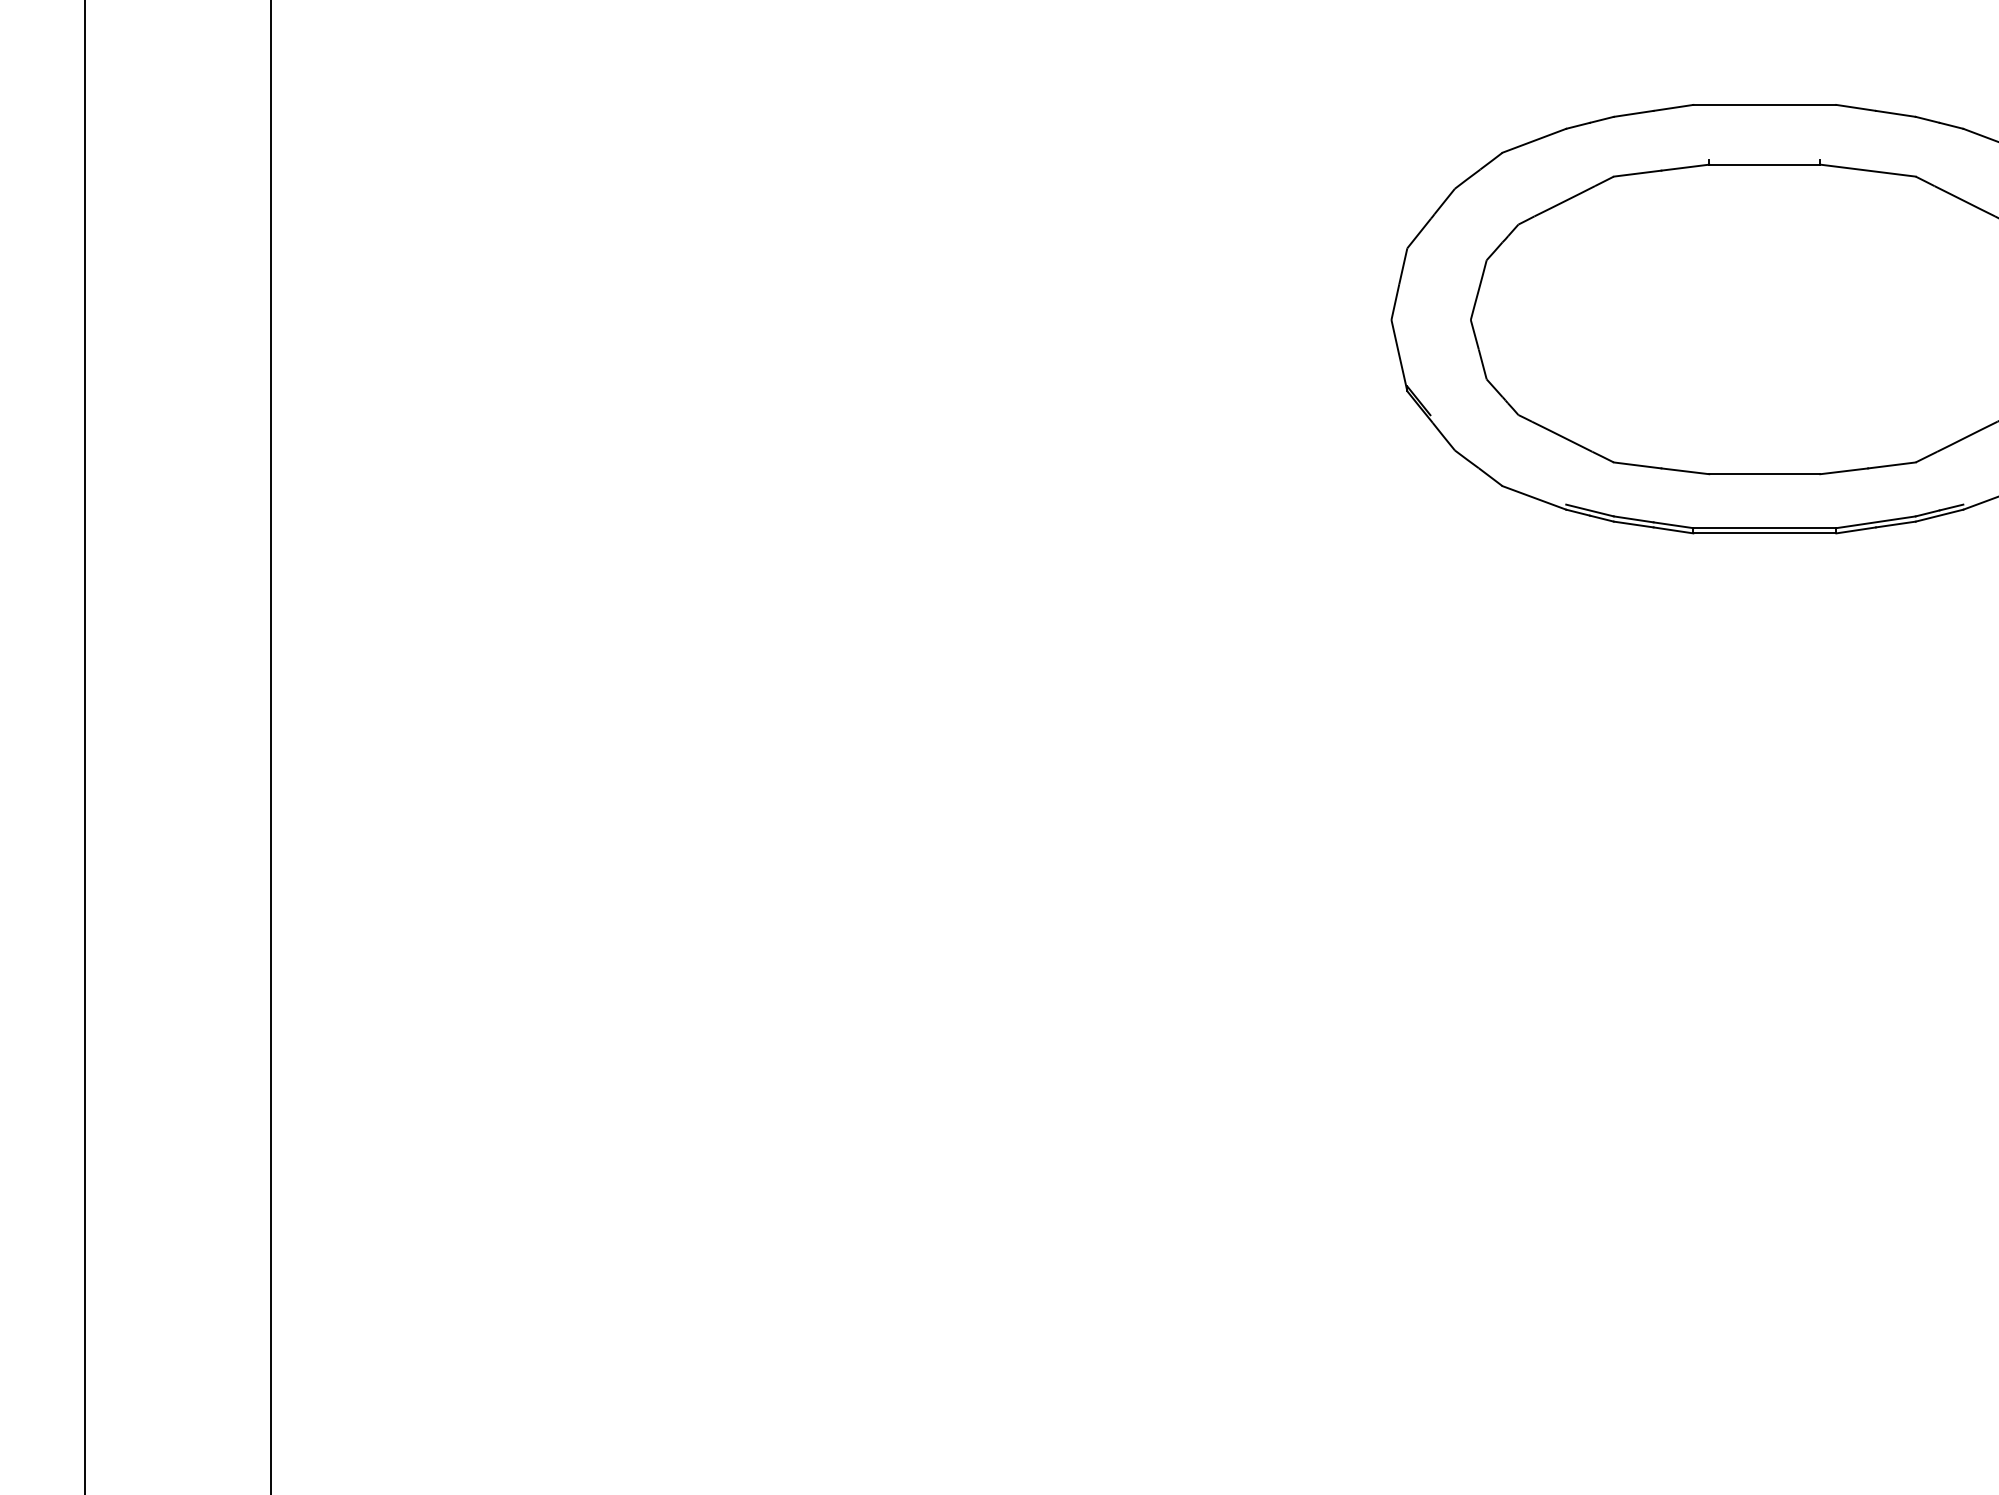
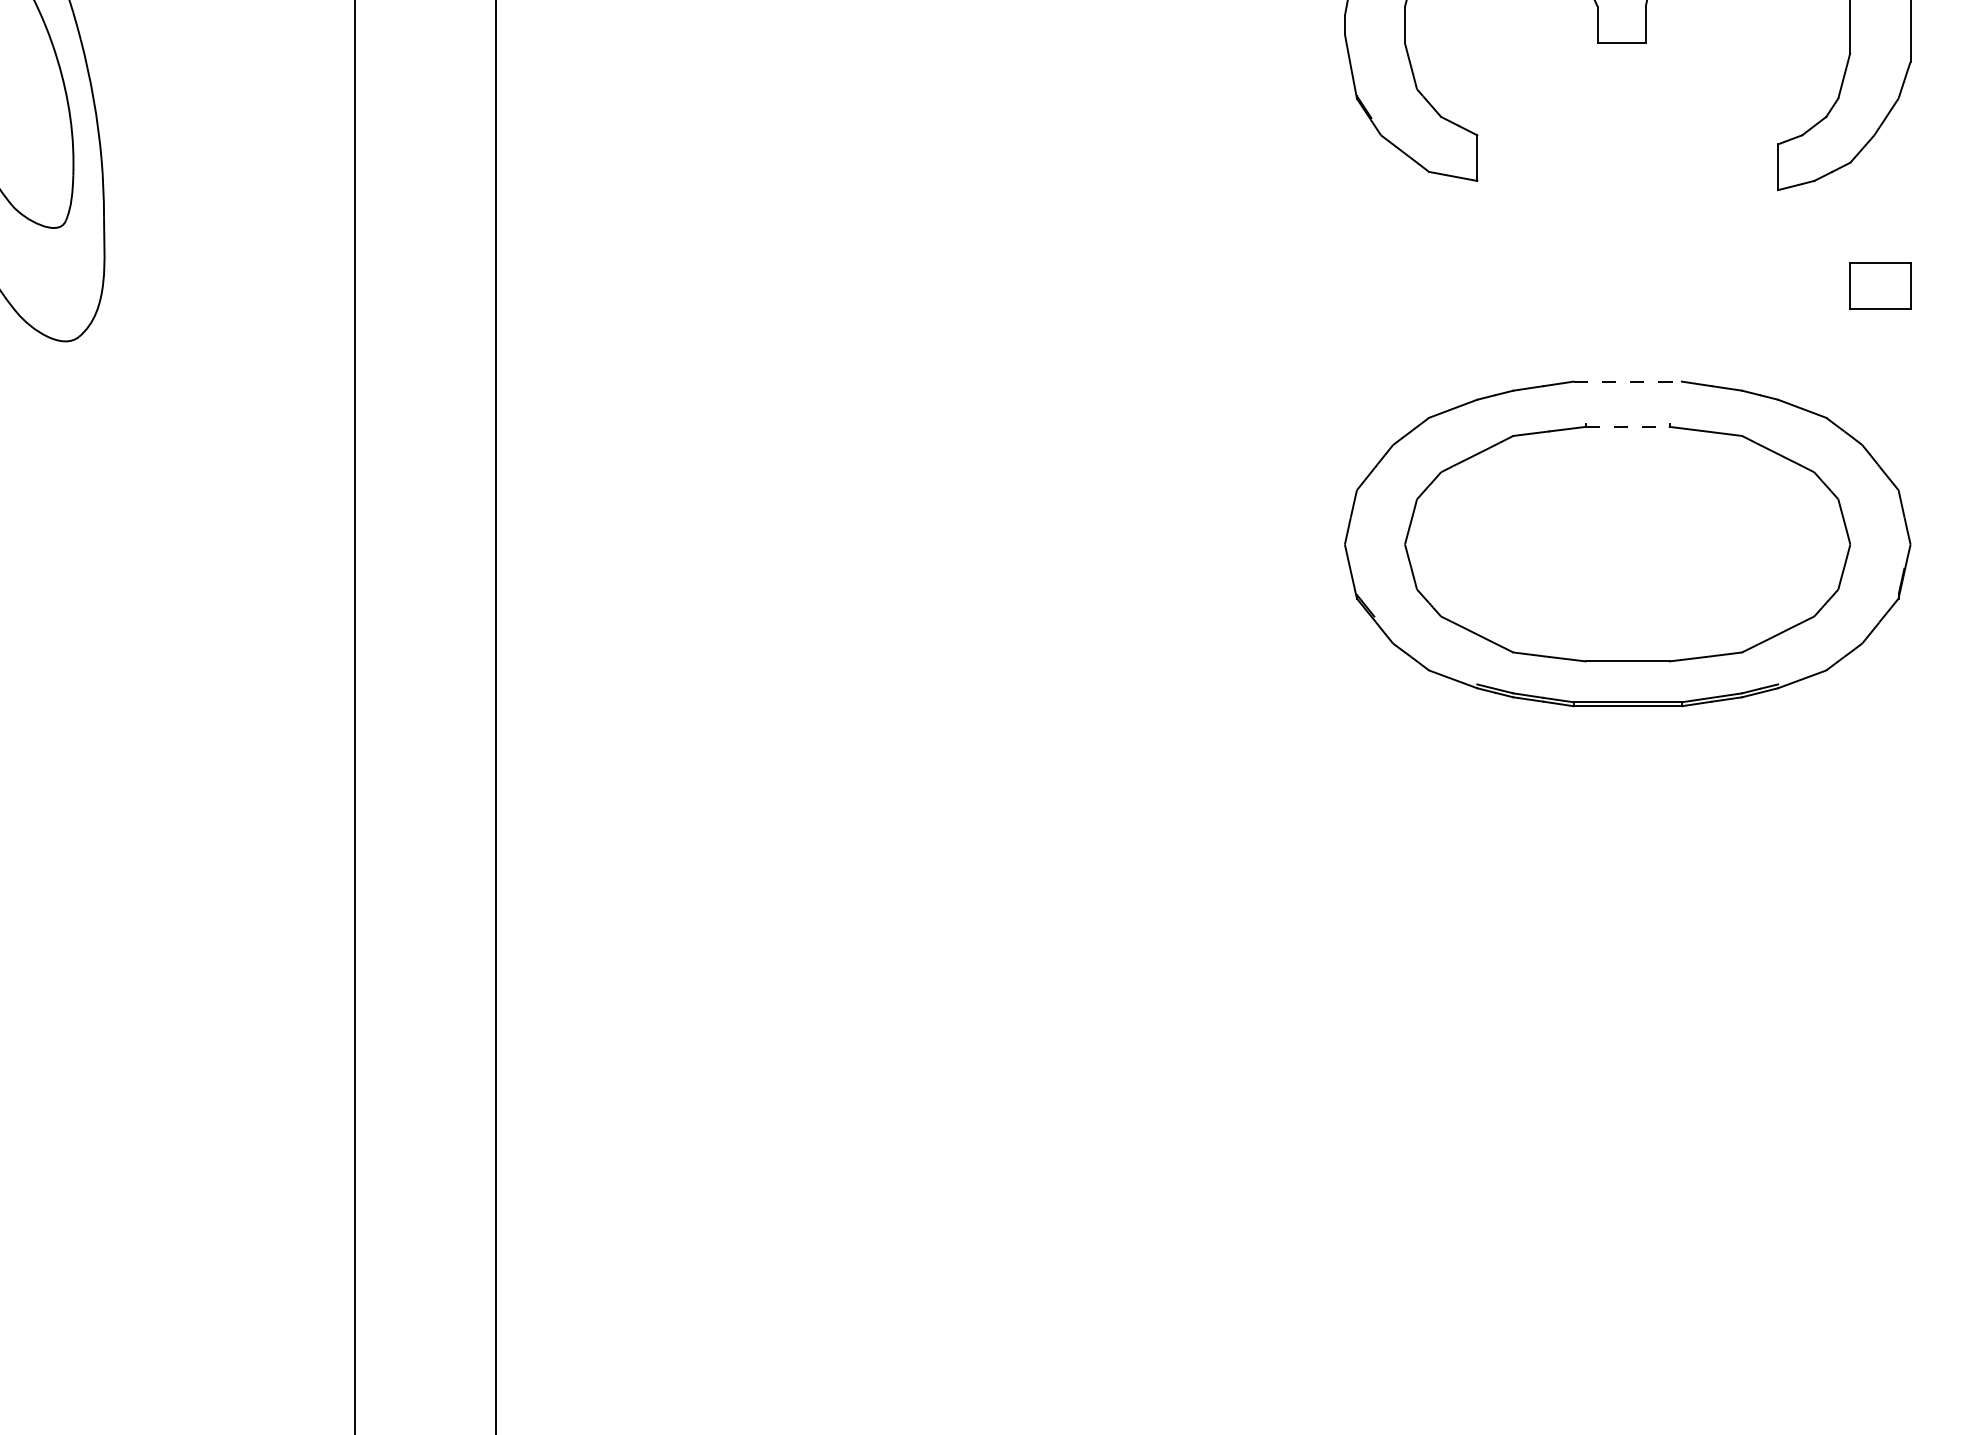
line: (1765, 104) -> (1628, 381), solid -> dashed
line: (1765, 164) -> (1628, 426), solid -> dashed

